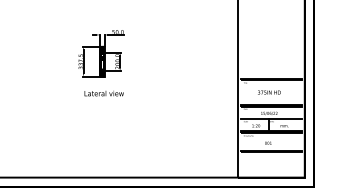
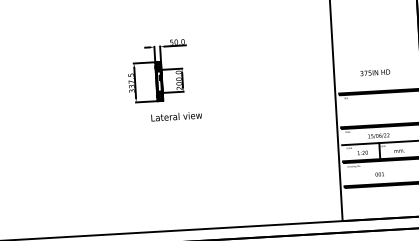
text: (269, 92) -> (375, 72), moved
text: (103, 93) -> (175, 116), moved

